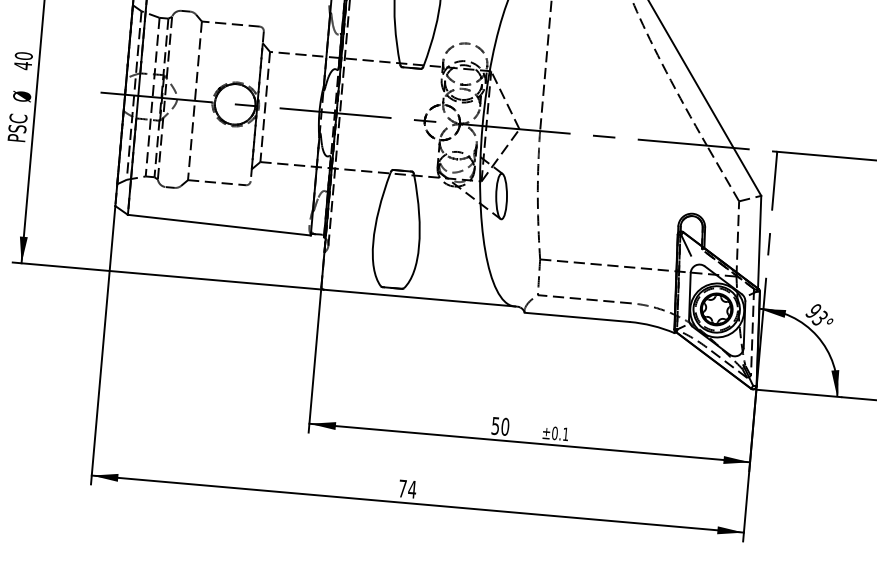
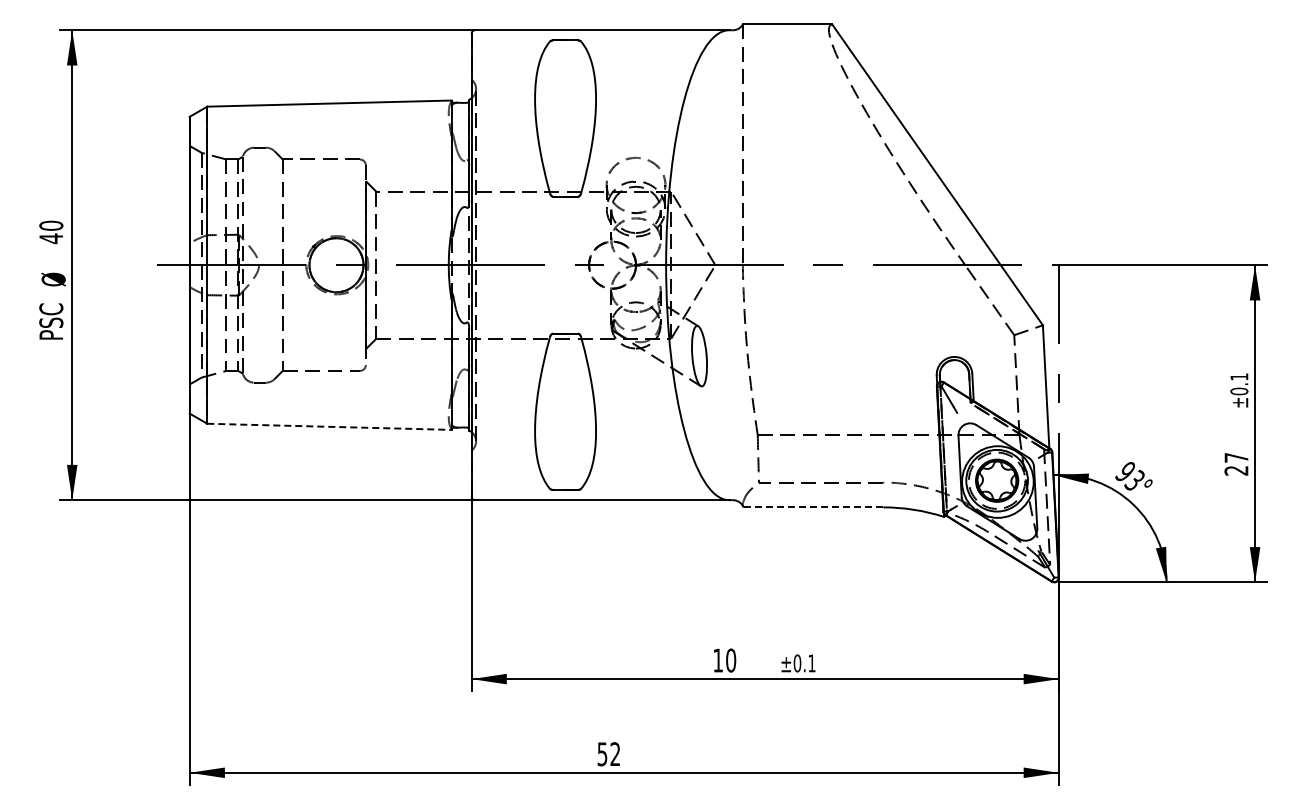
line: (219, 224) -> (329, 426), solid -> dashed
line: (577, 317) -> (813, 507), solid -> dashed
text: (495, 425) -> (717, 660), 50 -> 10
text: (407, 489) -> (608, 754), 74 -> 52

